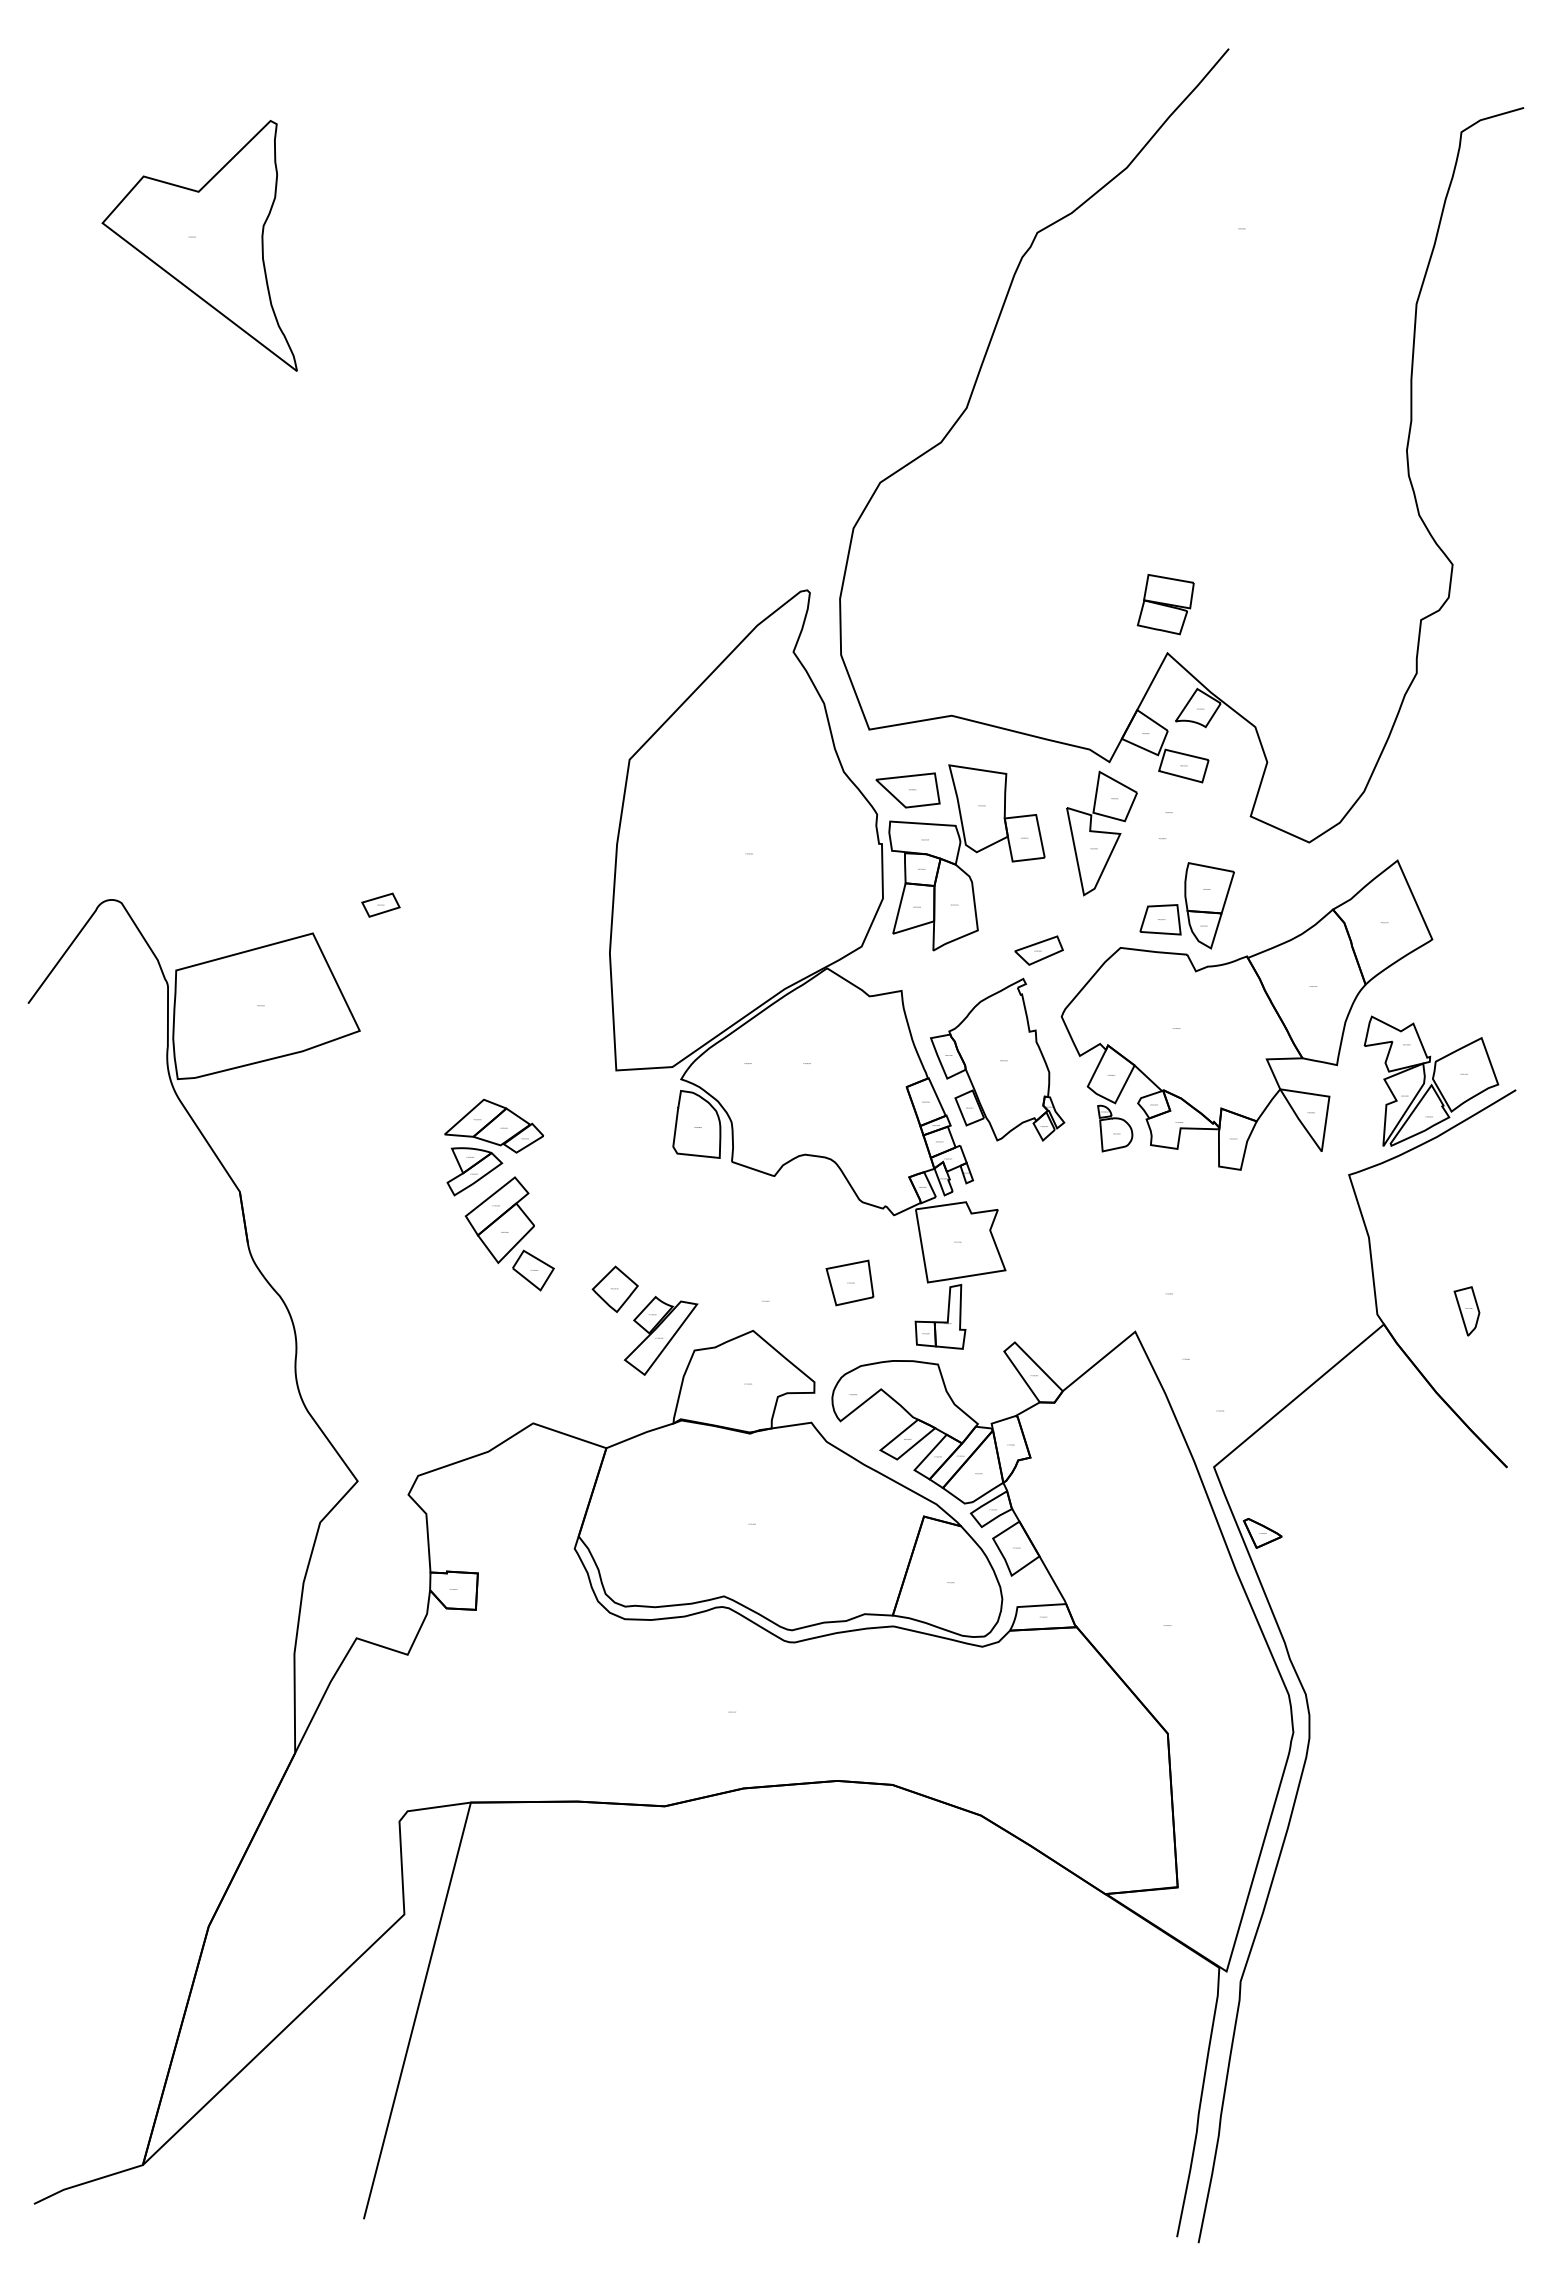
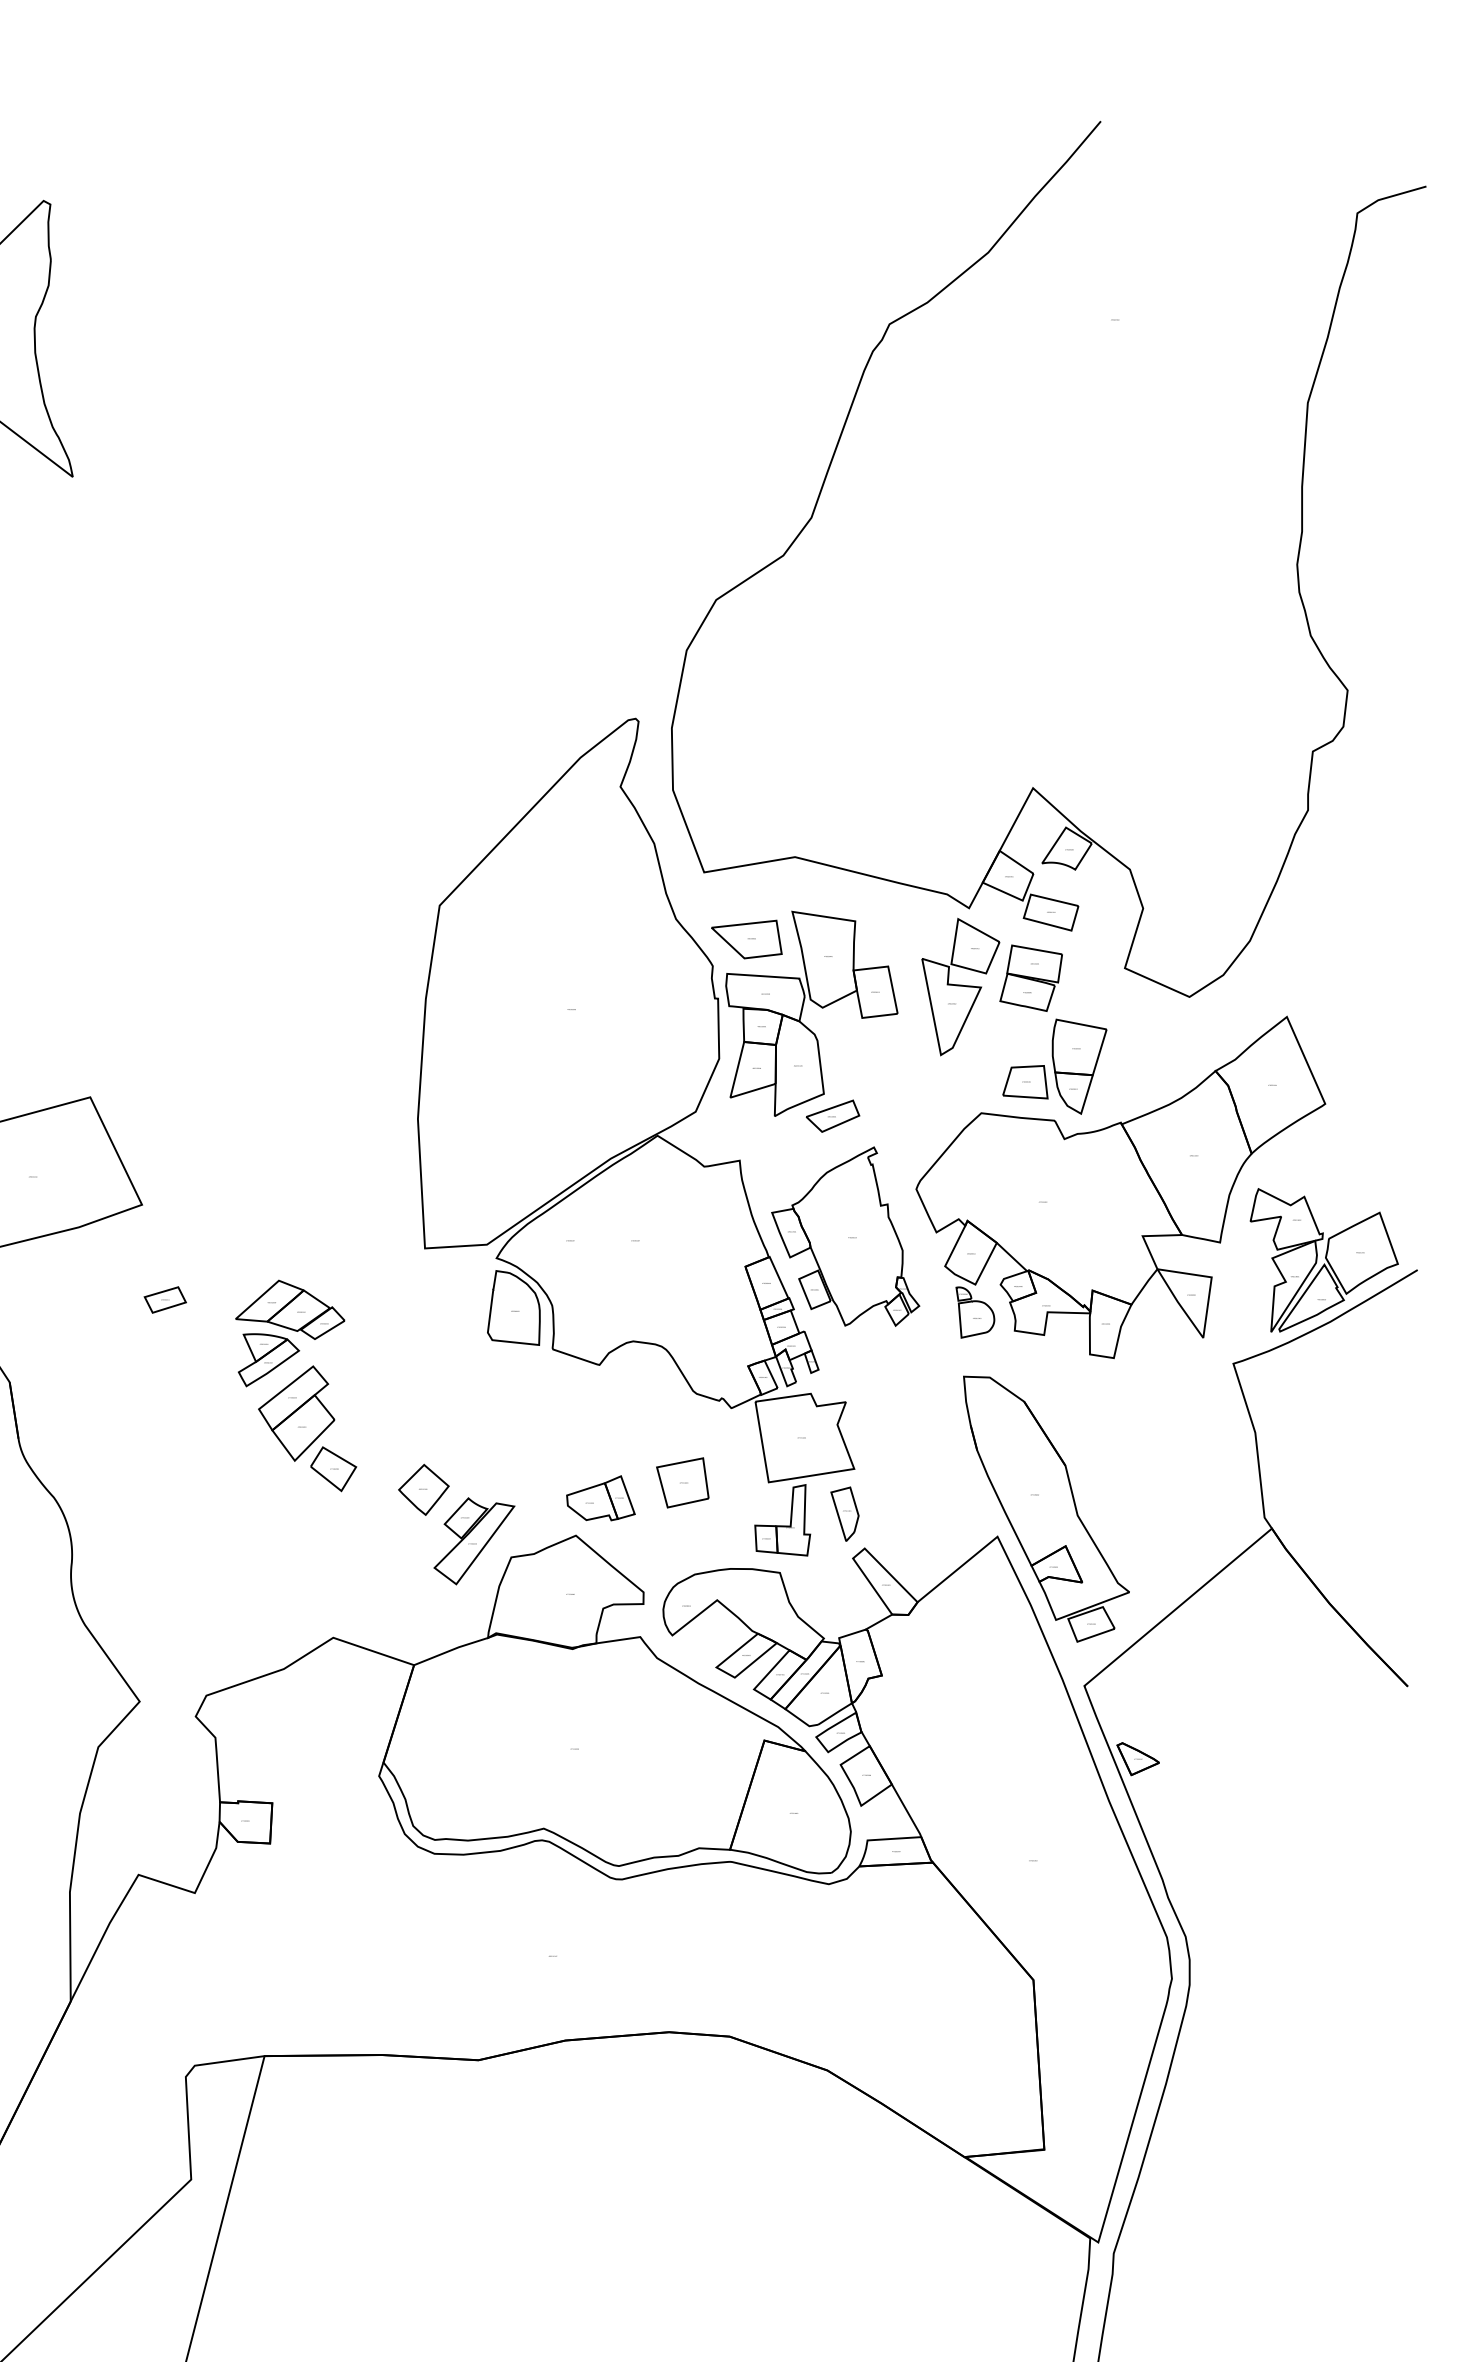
part: (1165, 604) -> (1030, 978), moved
part: (380, 904) -> (164, 1299), moved
part: (1038, 950) -> (832, 1116), moved
part: (775, 1296) -> (600, 1497), added
part: (1179, 1306) -> (1046, 1508), added
part: (1466, 1311) -> (844, 1514), moved

